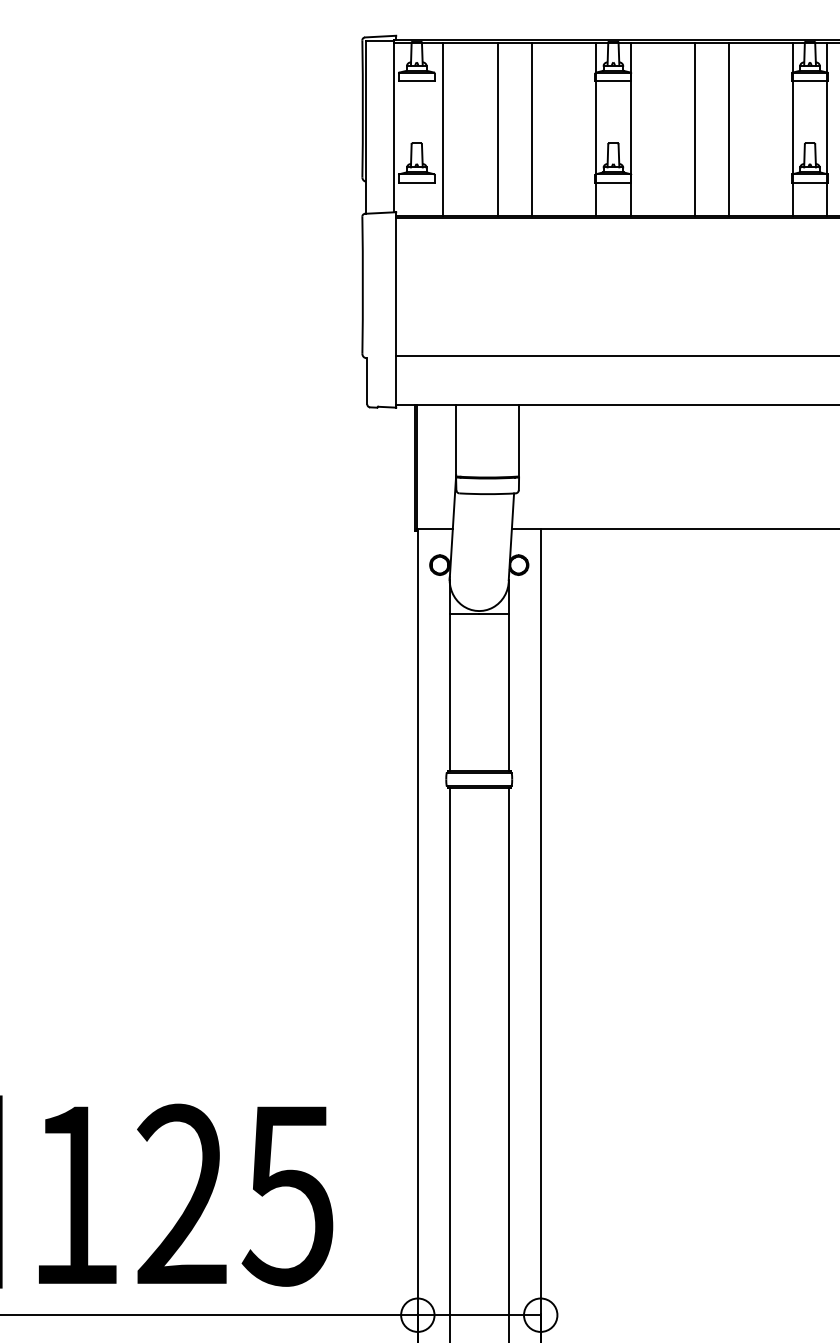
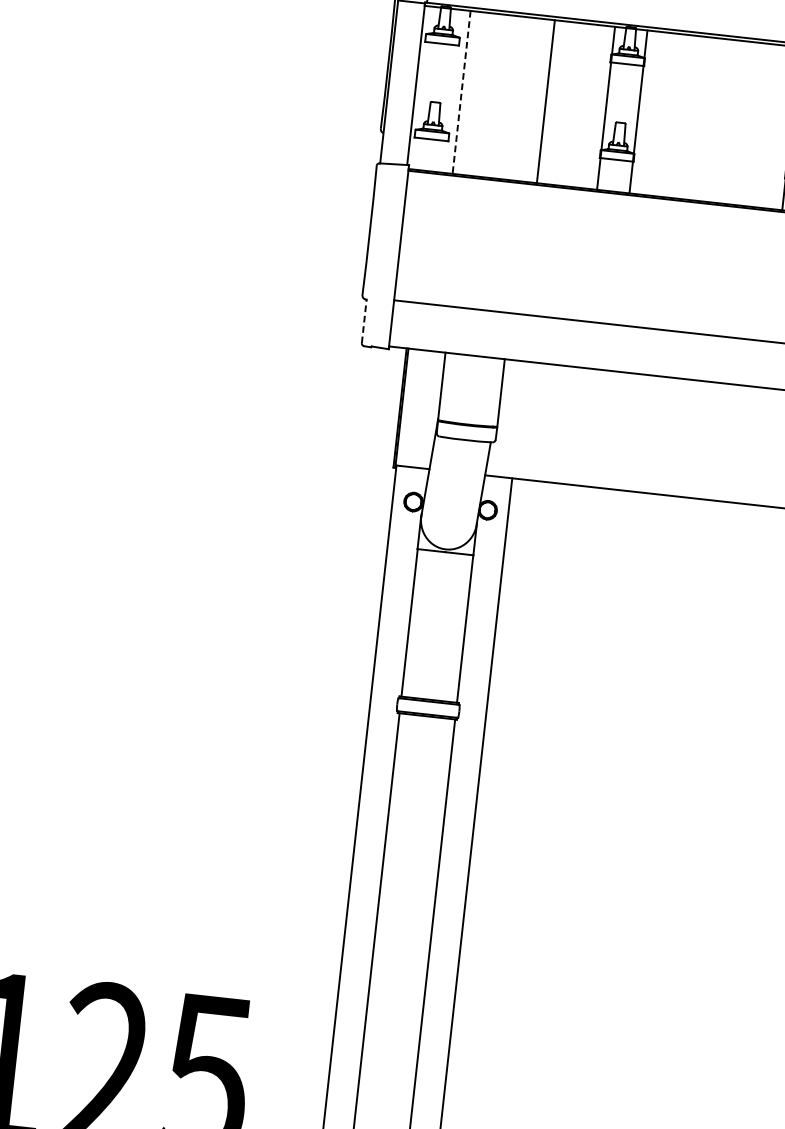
line: (442, 129) -> (461, 92), solid -> dashed
line: (497, 129) -> (513, 97), removed
line: (694, 129) -> (698, 118), removed
line: (728, 129) -> (730, 121), removed
line: (367, 380) -> (364, 320), solid -> dashed

